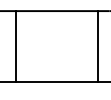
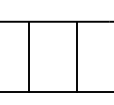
line: (16, 45) -> (28, 56), moved
line: (98, 45) -> (77, 56), moved

